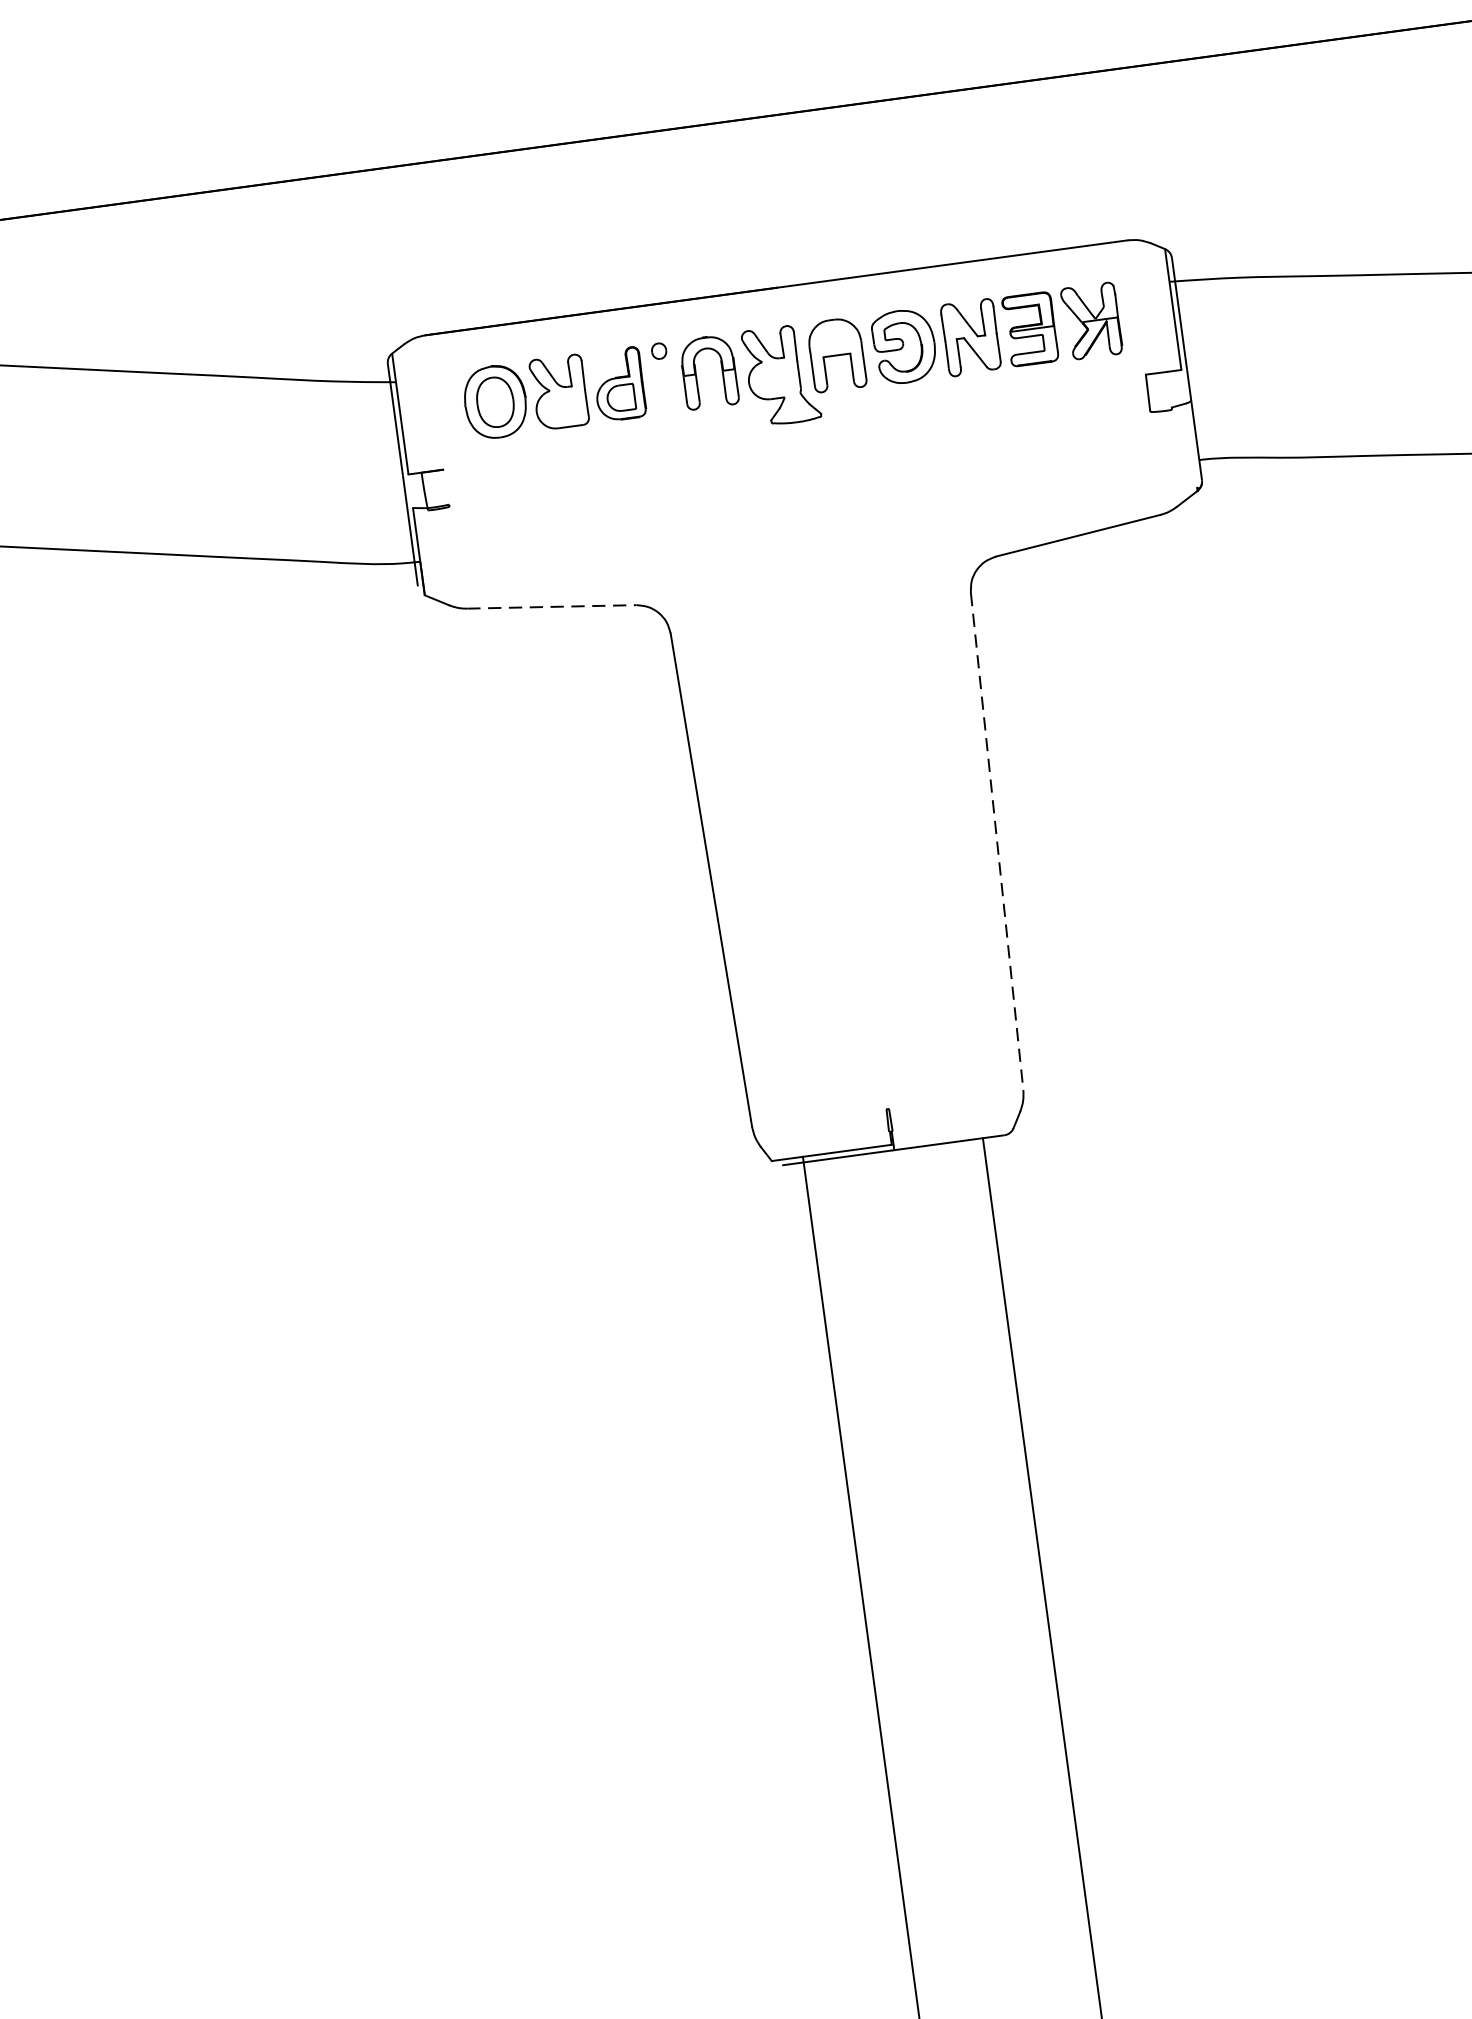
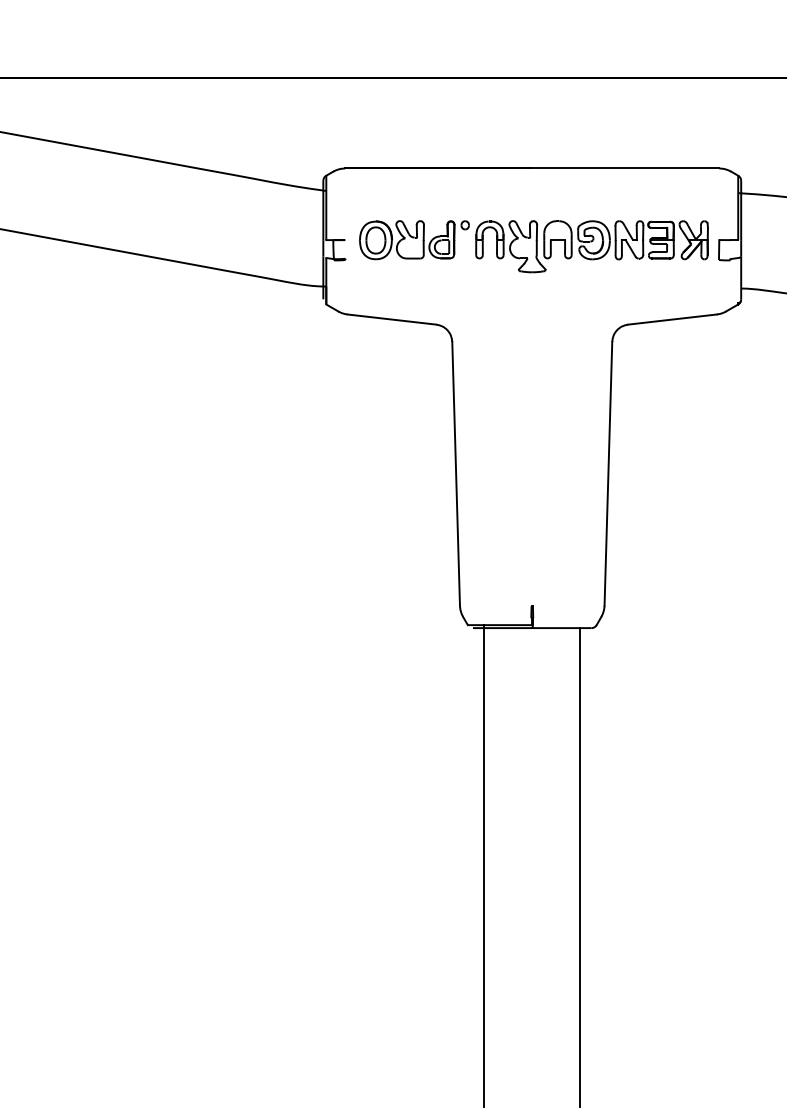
part: (792, 373) -> (533, 246), moved
line: (550, 606) -> (391, 319), dashed -> solid
line: (997, 840) -> (608, 473), dashed -> solid

